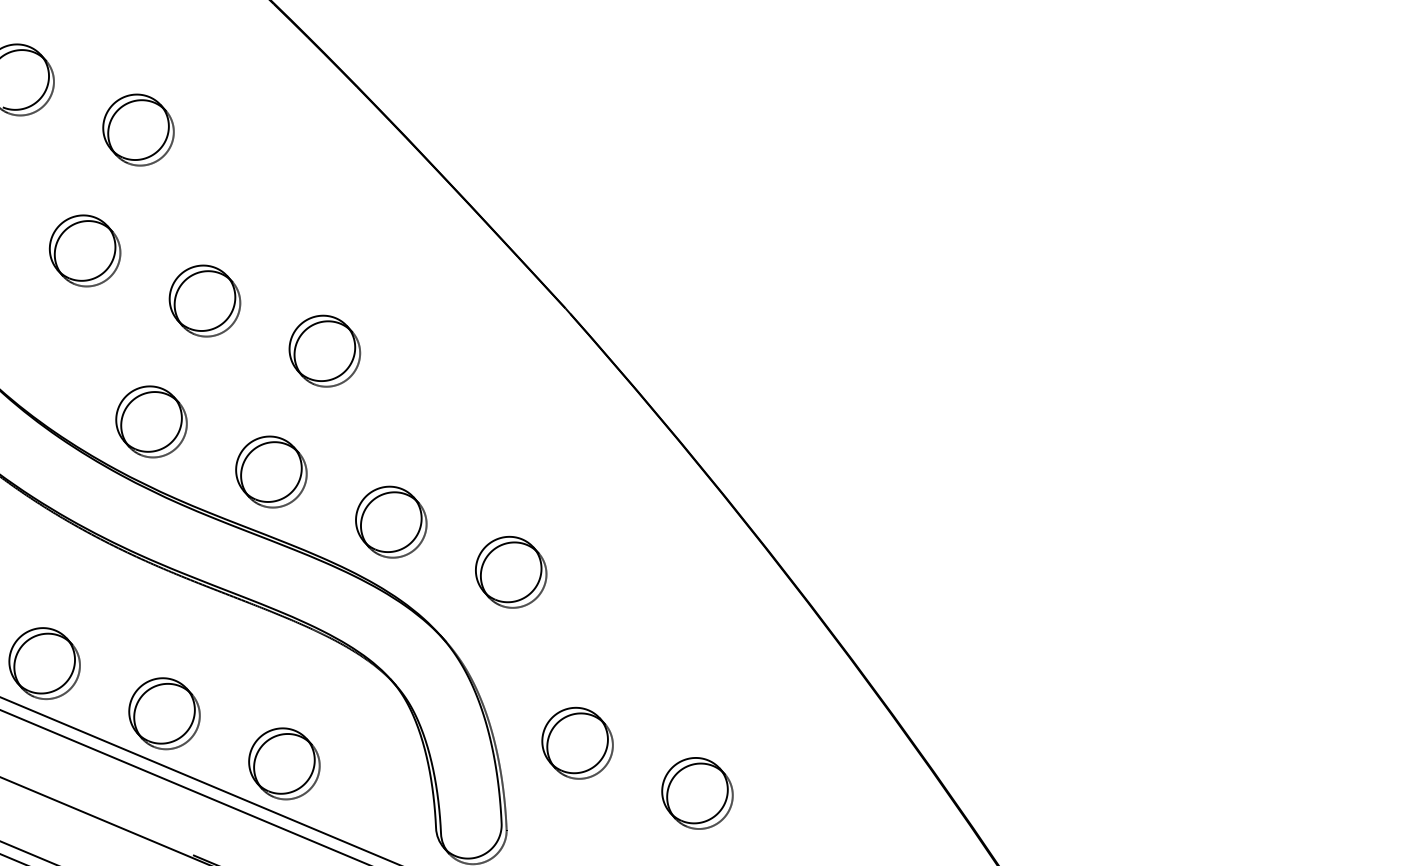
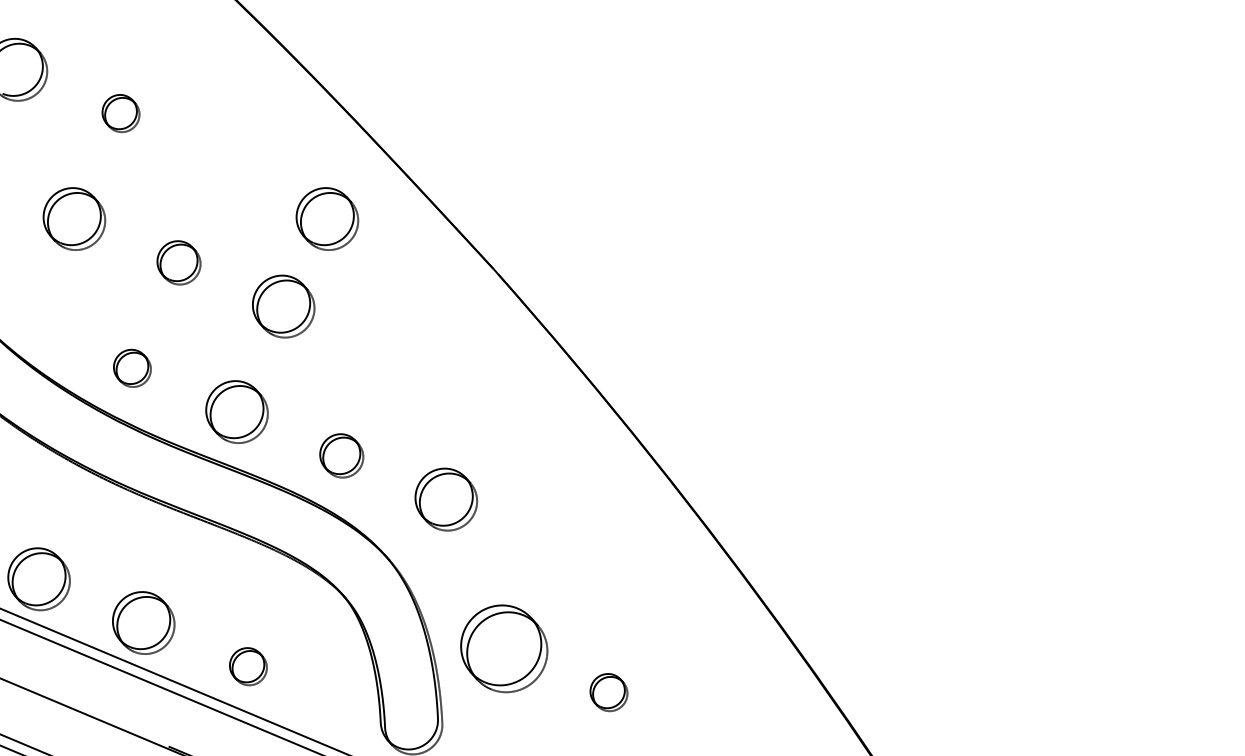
part: (137, 129) -> (120, 113), size x0.6
part: (375, 250) -> (327, 218), added
part: (204, 300) -> (178, 262), size x0.7
part: (151, 422) -> (132, 368), size x0.6
part: (391, 521) -> (341, 455), size x0.7
part: (577, 742) -> (504, 648), size x1.4
part: (284, 763) -> (248, 666), size x0.6
part: (696, 793) -> (608, 692), size x0.6

